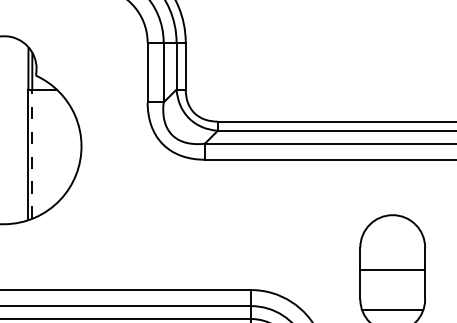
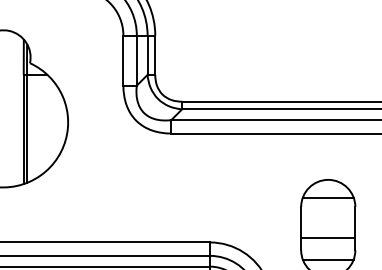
line: (32, 154) -> (27, 129), dashed -> solid
line: (392, 236) -> (328, 197), added
line: (392, 270) -> (328, 237), moved

